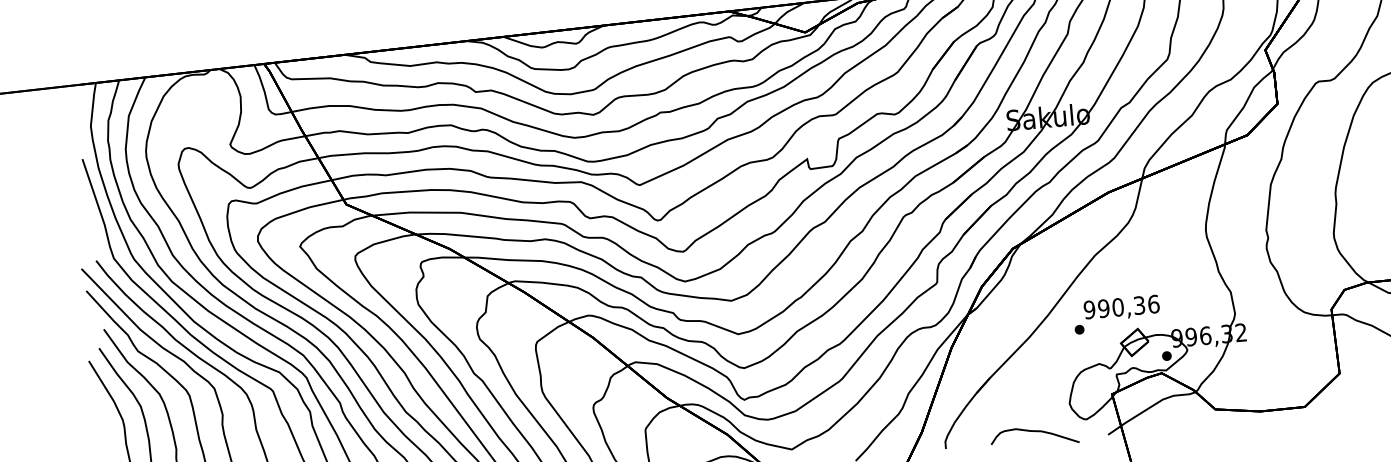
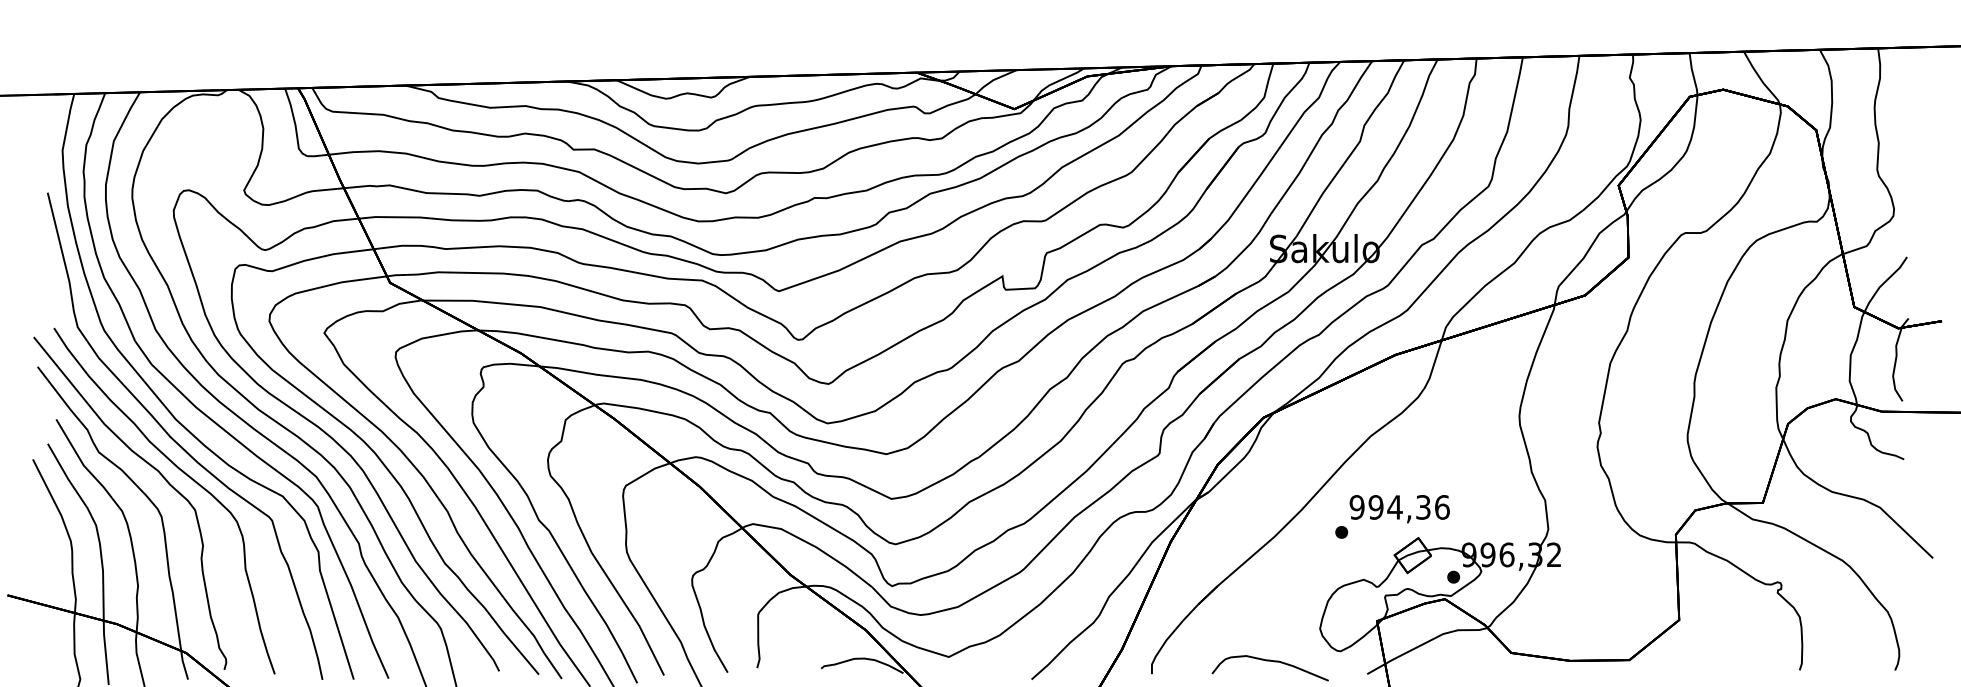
text: (1117, 307) -> (1394, 507), 990,36 -> 994,36

